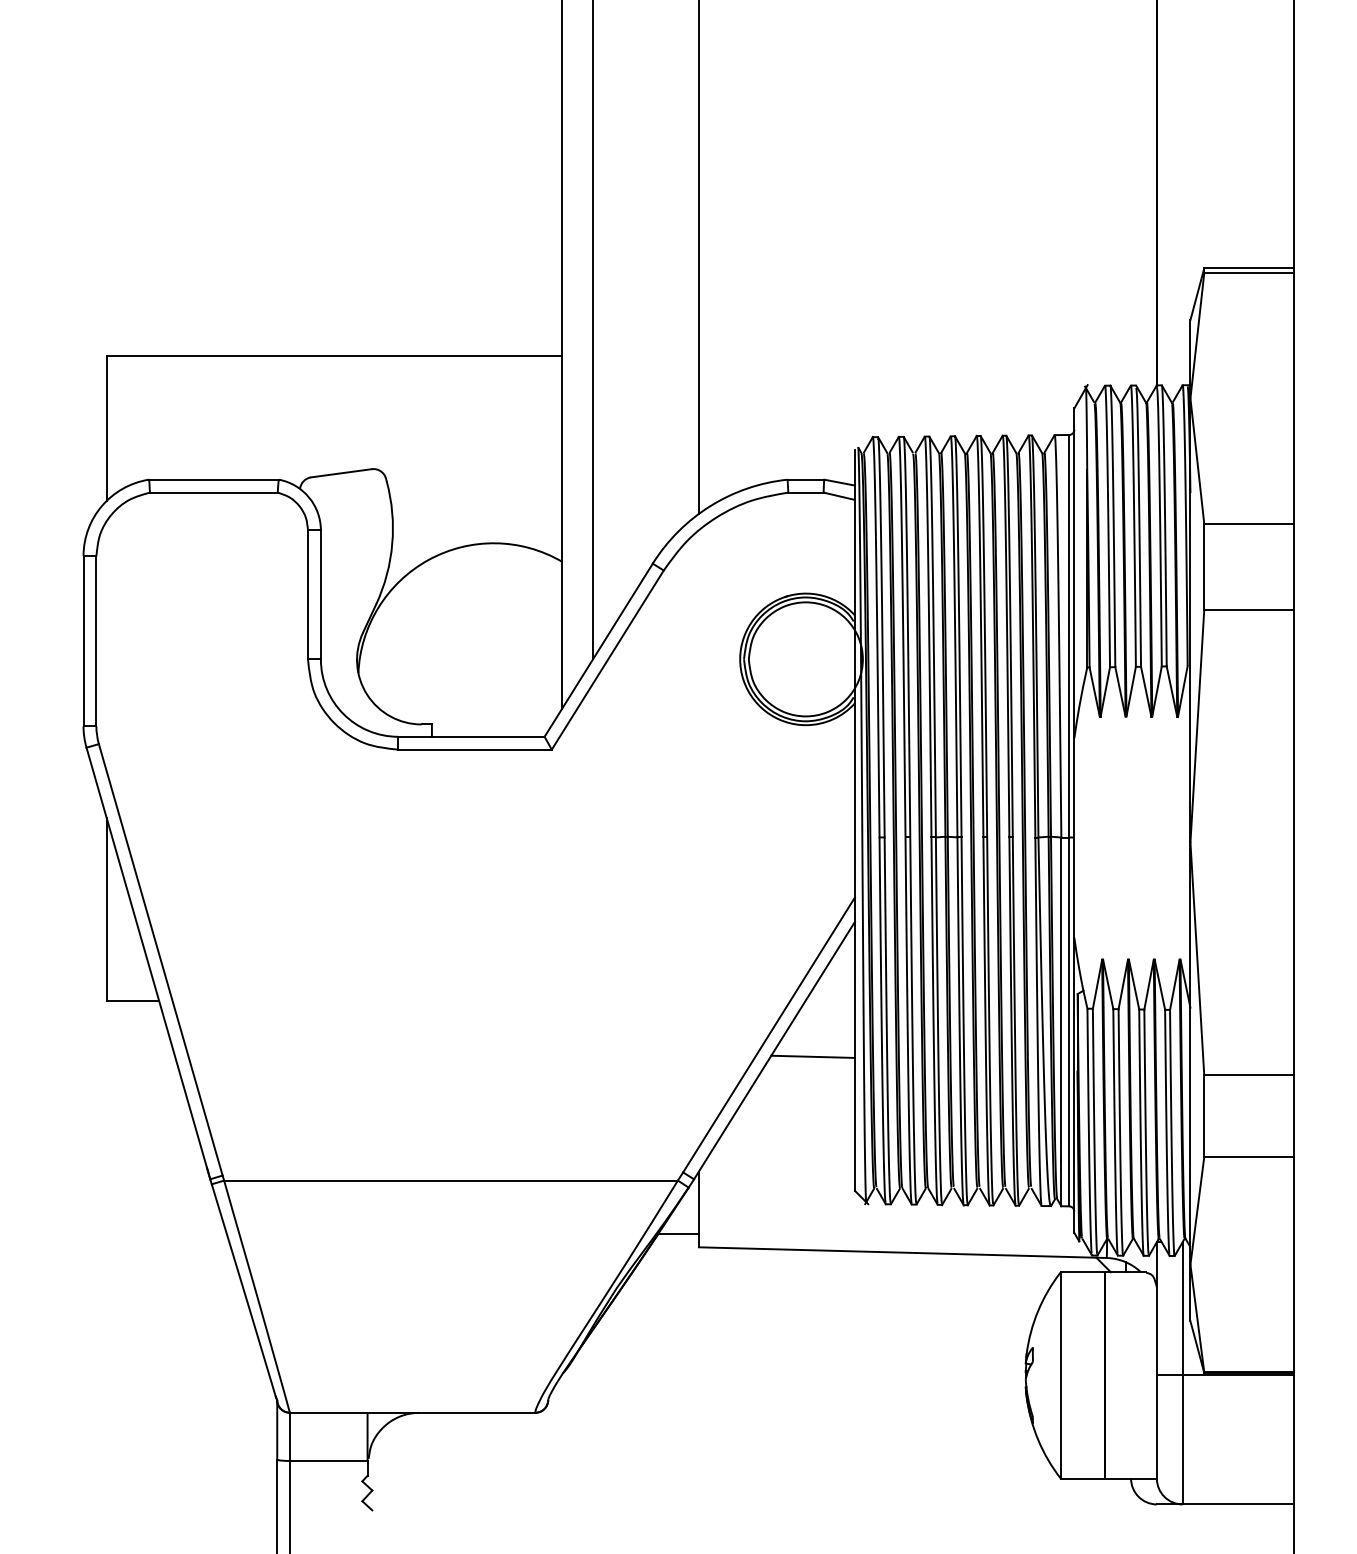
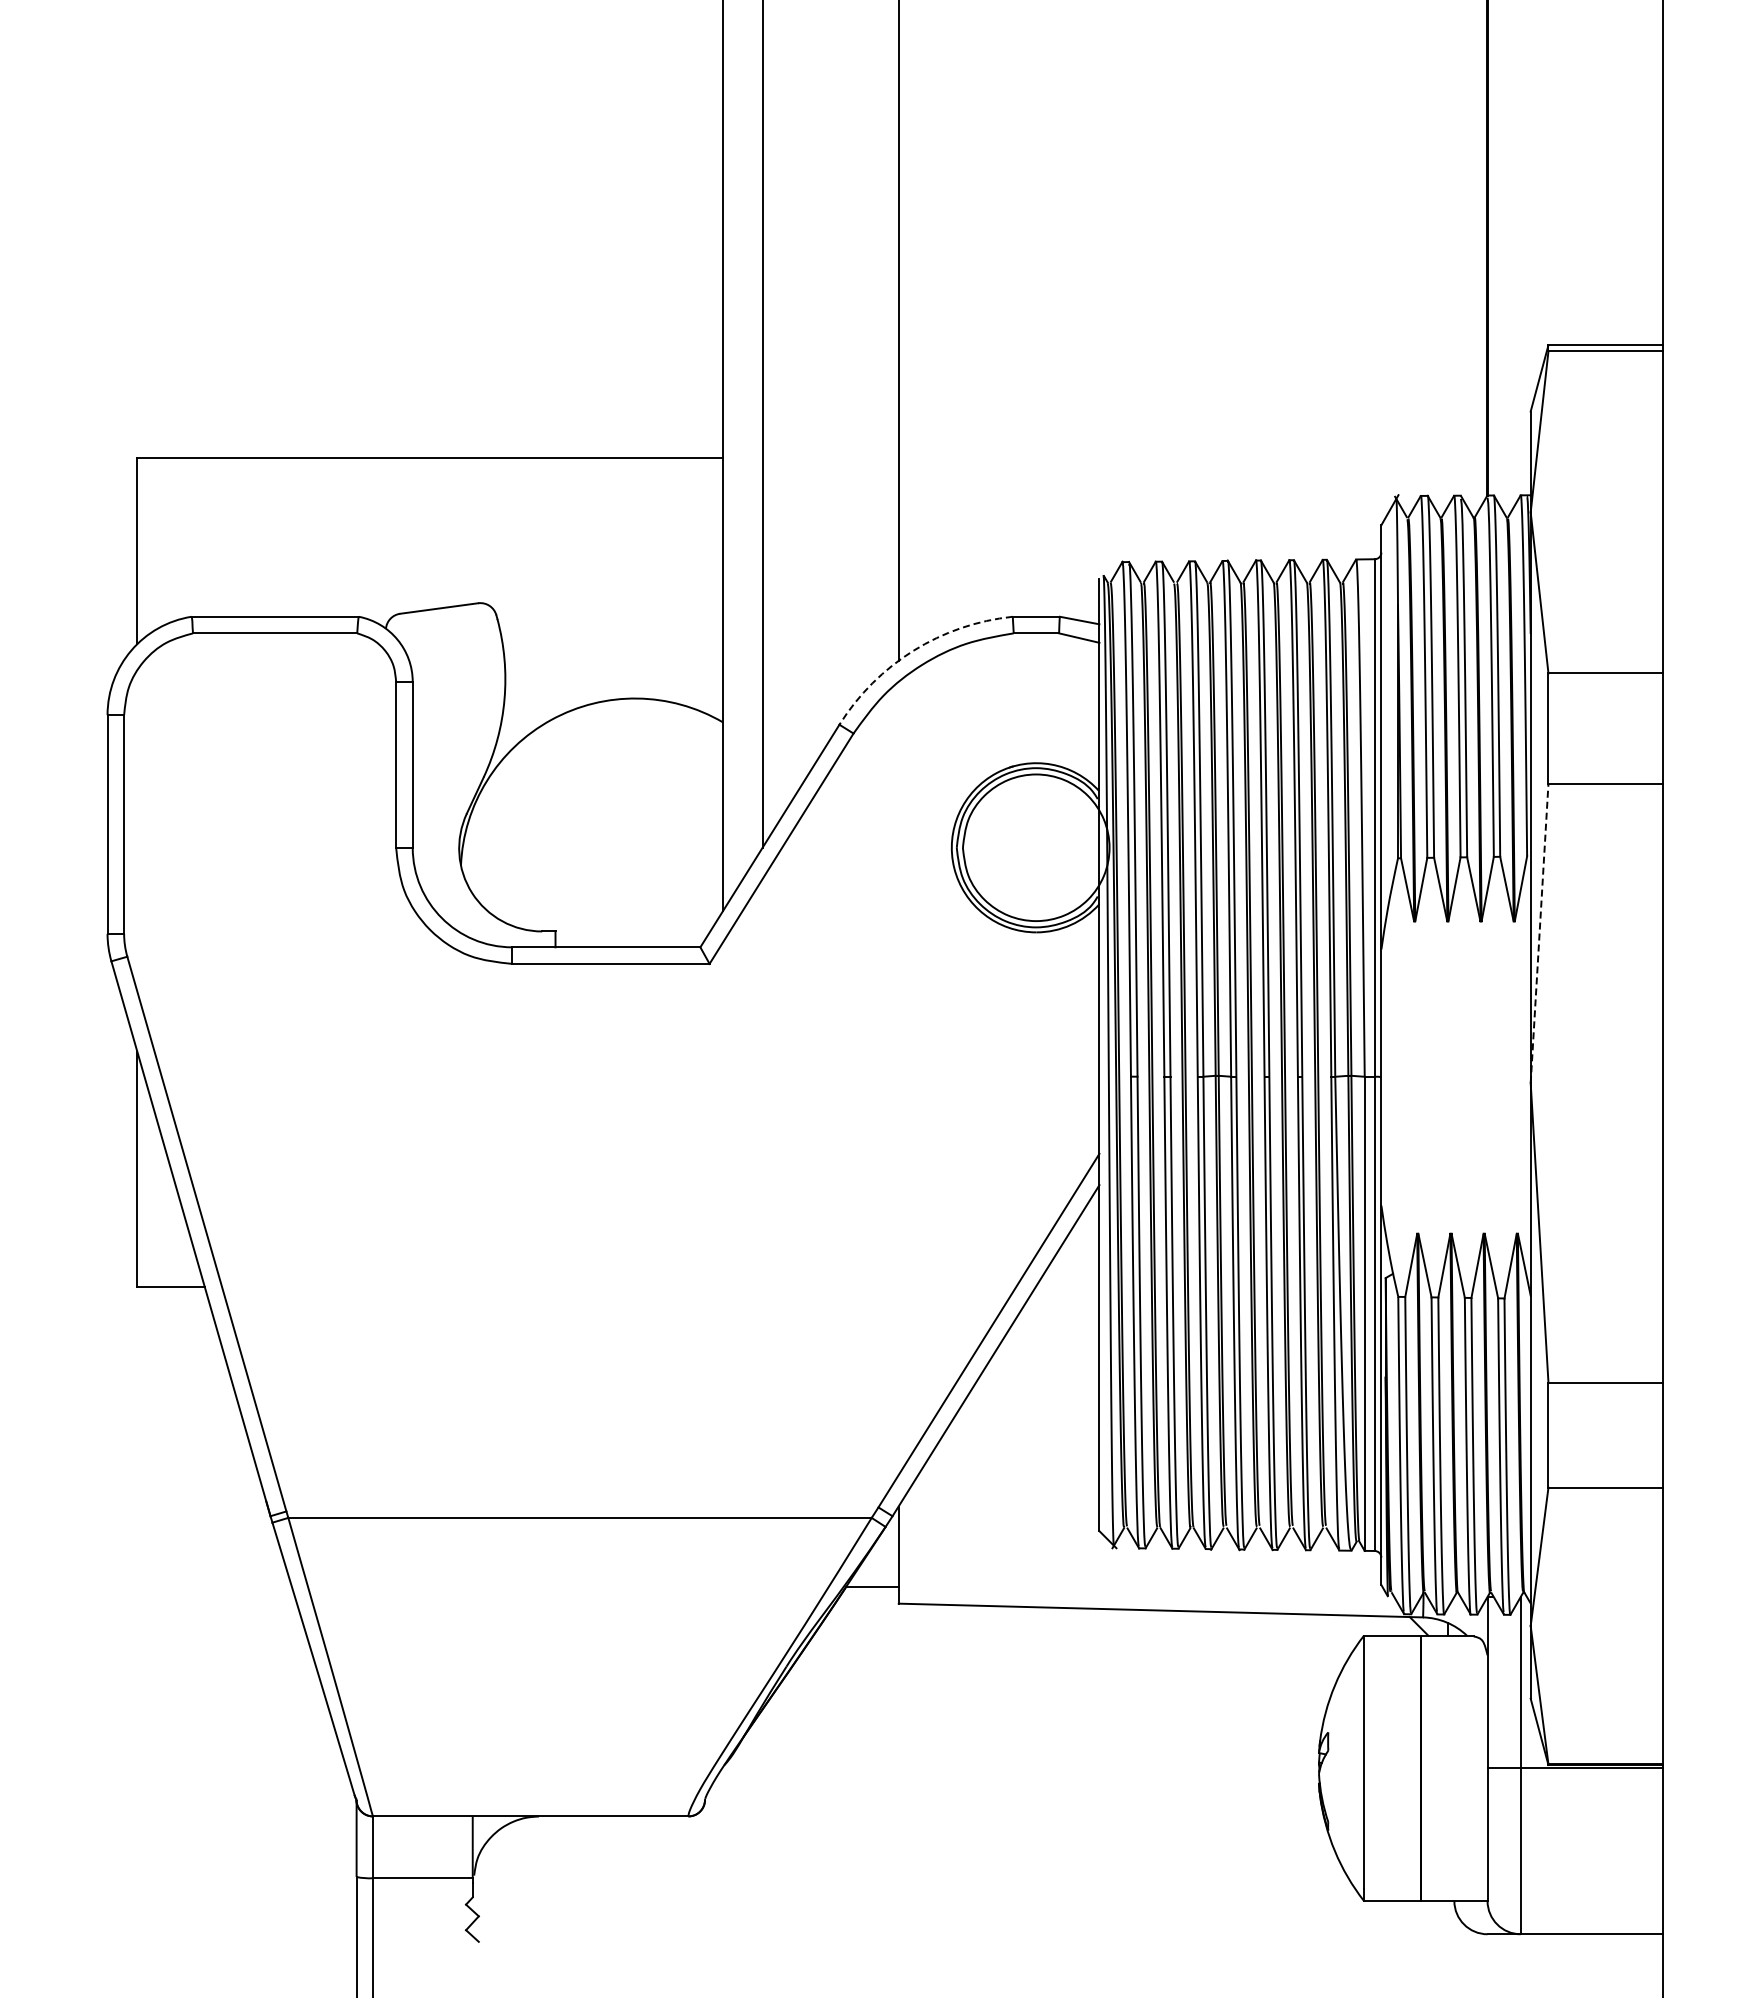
arc: (710, 505) -> (913, 650), solid -> dashed
line: (1197, 726) -> (1539, 933), solid -> dashed
line: (813, 1056) -> (1045, 1358), removed

